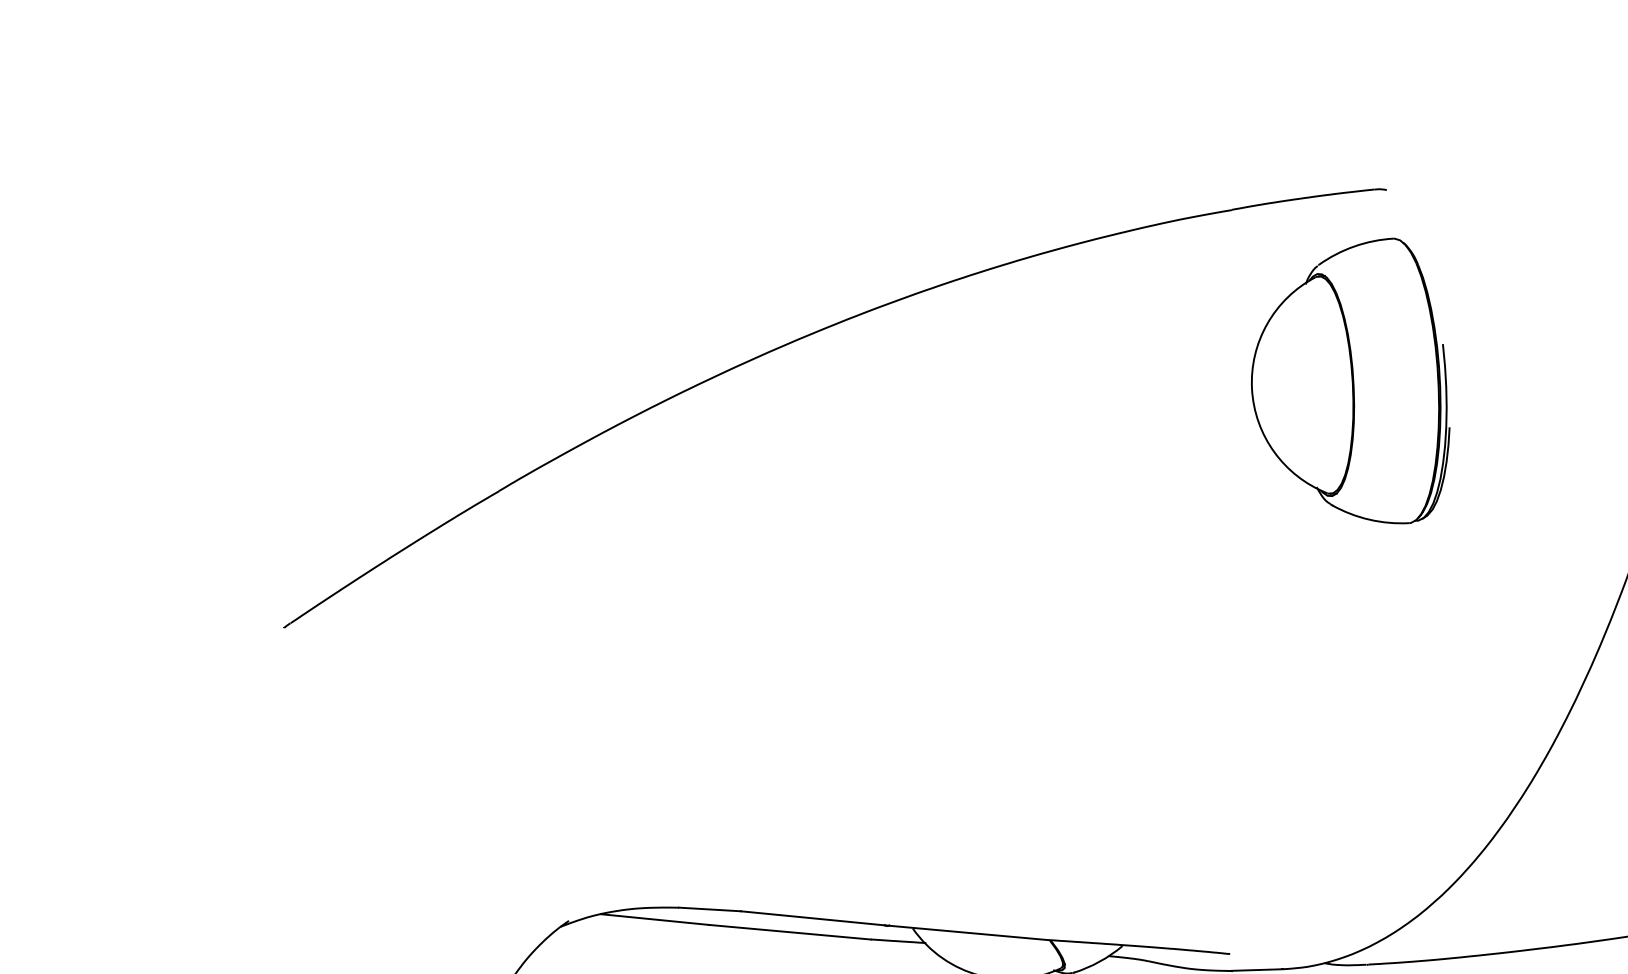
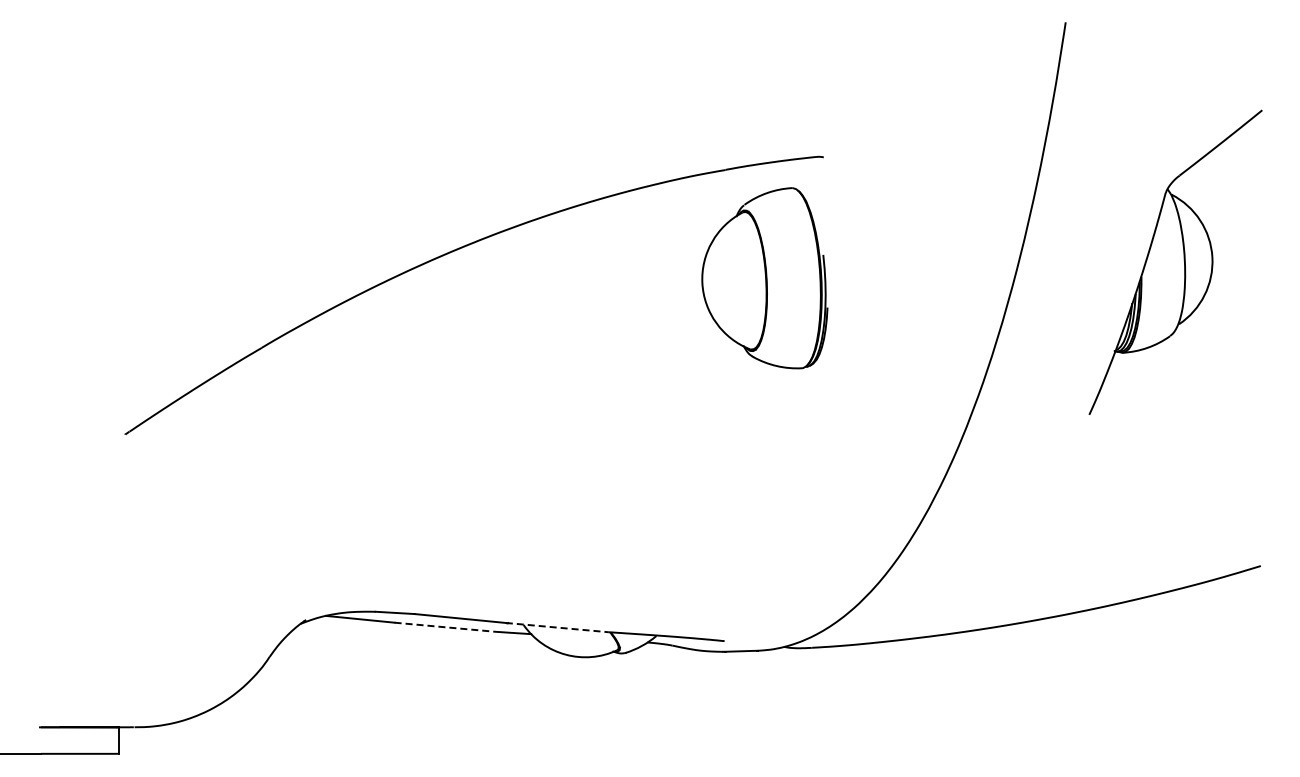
part: (1350, 381) -> (764, 278), moved
line: (791, 932) -> (446, 627), solid -> dashed
line: (966, 932) -> (557, 627), solid -> dashed

